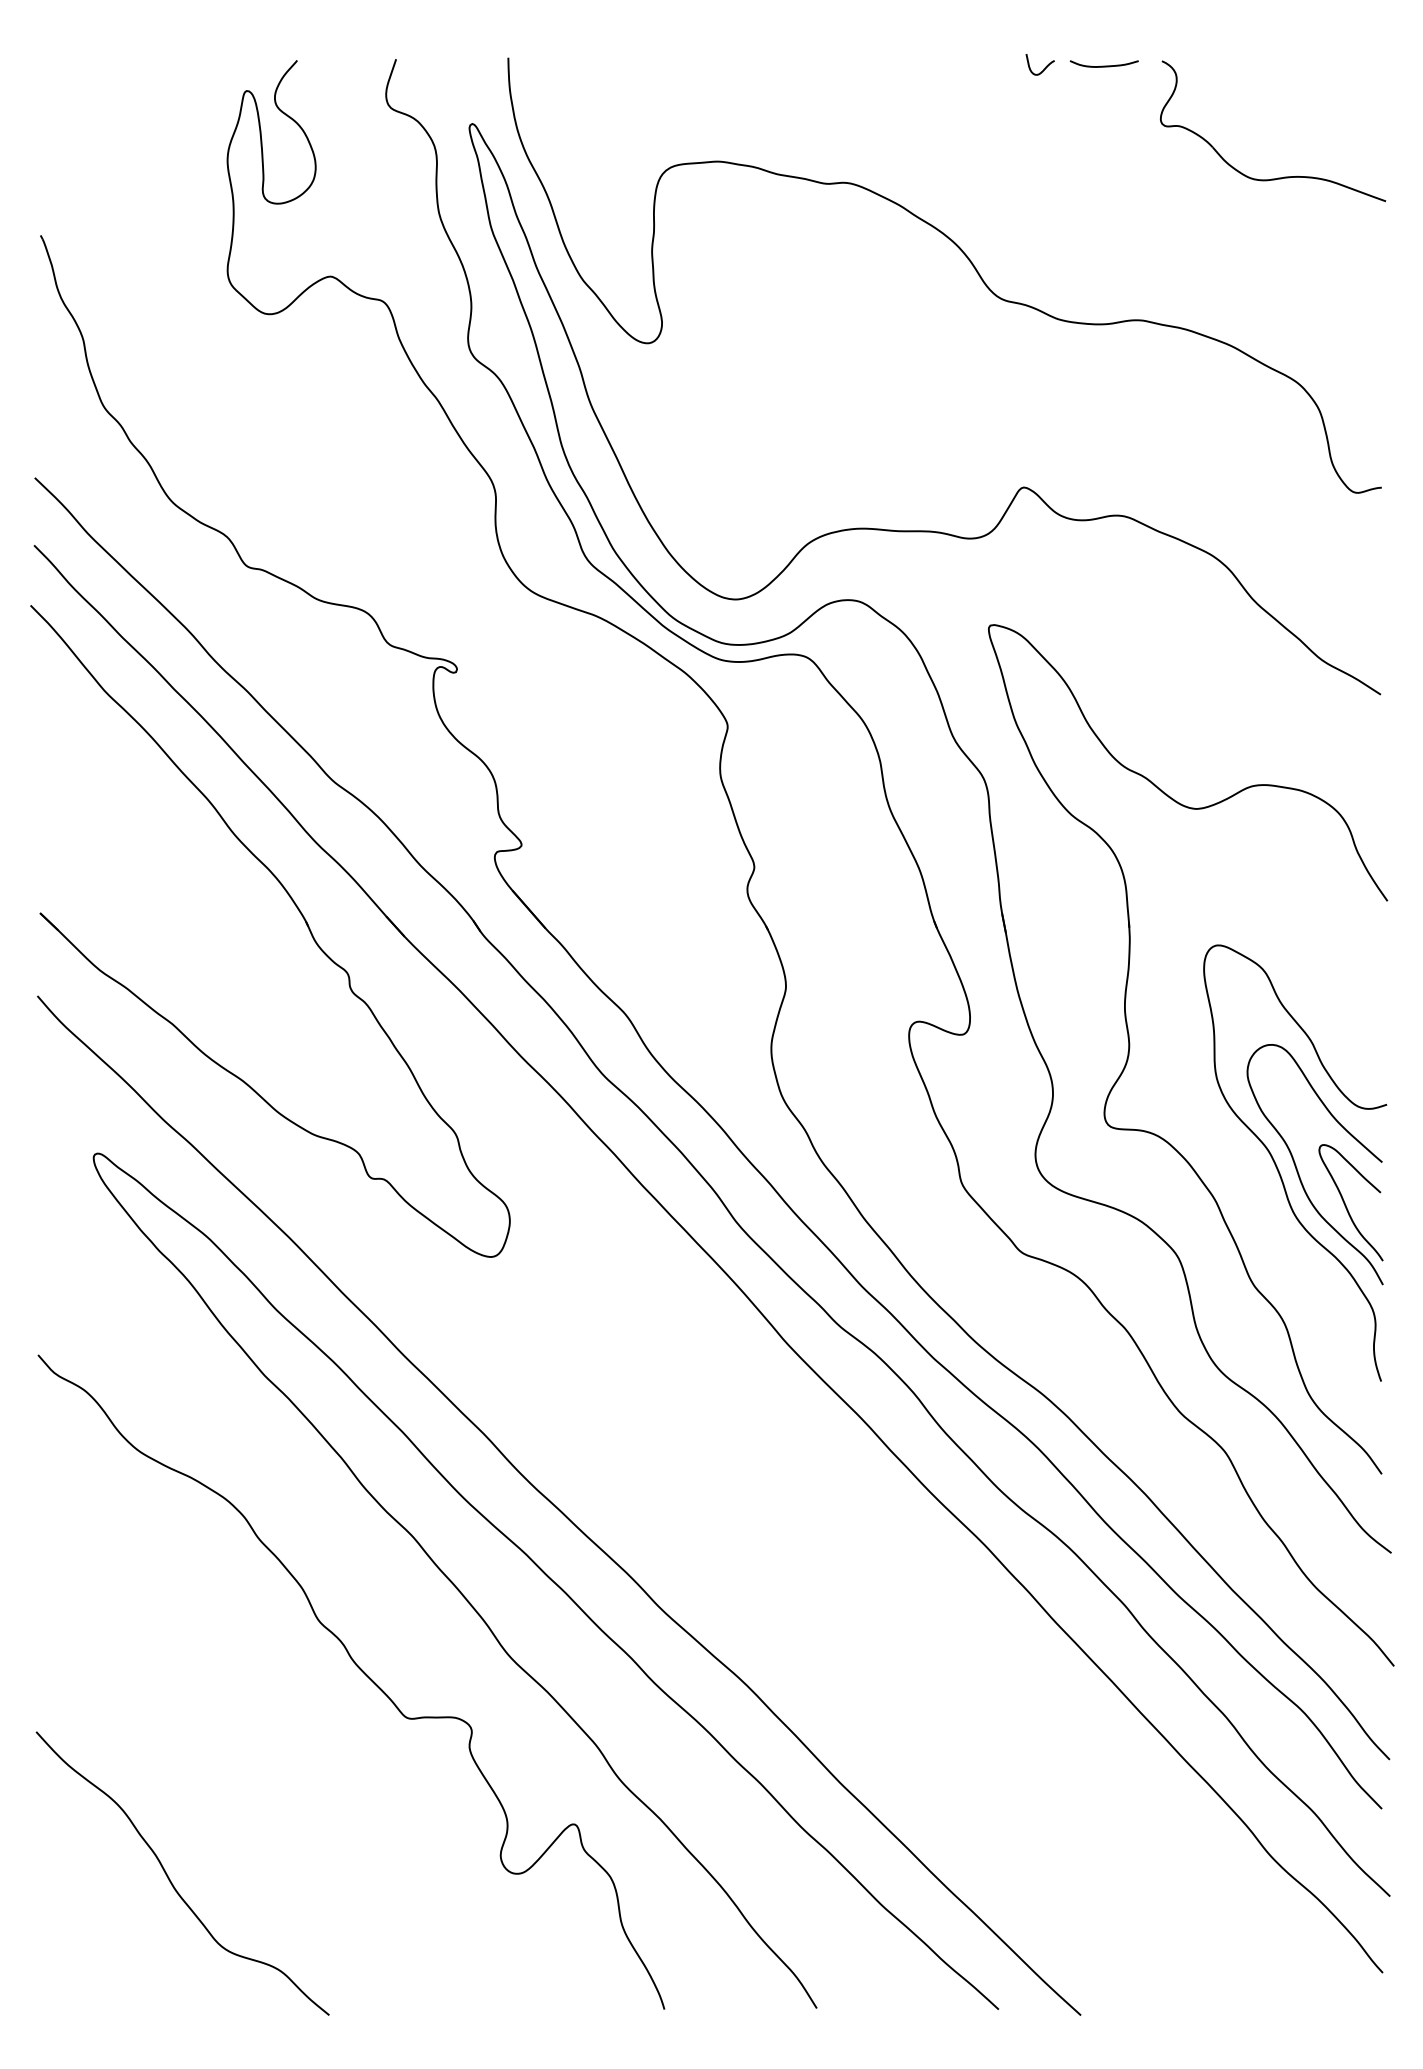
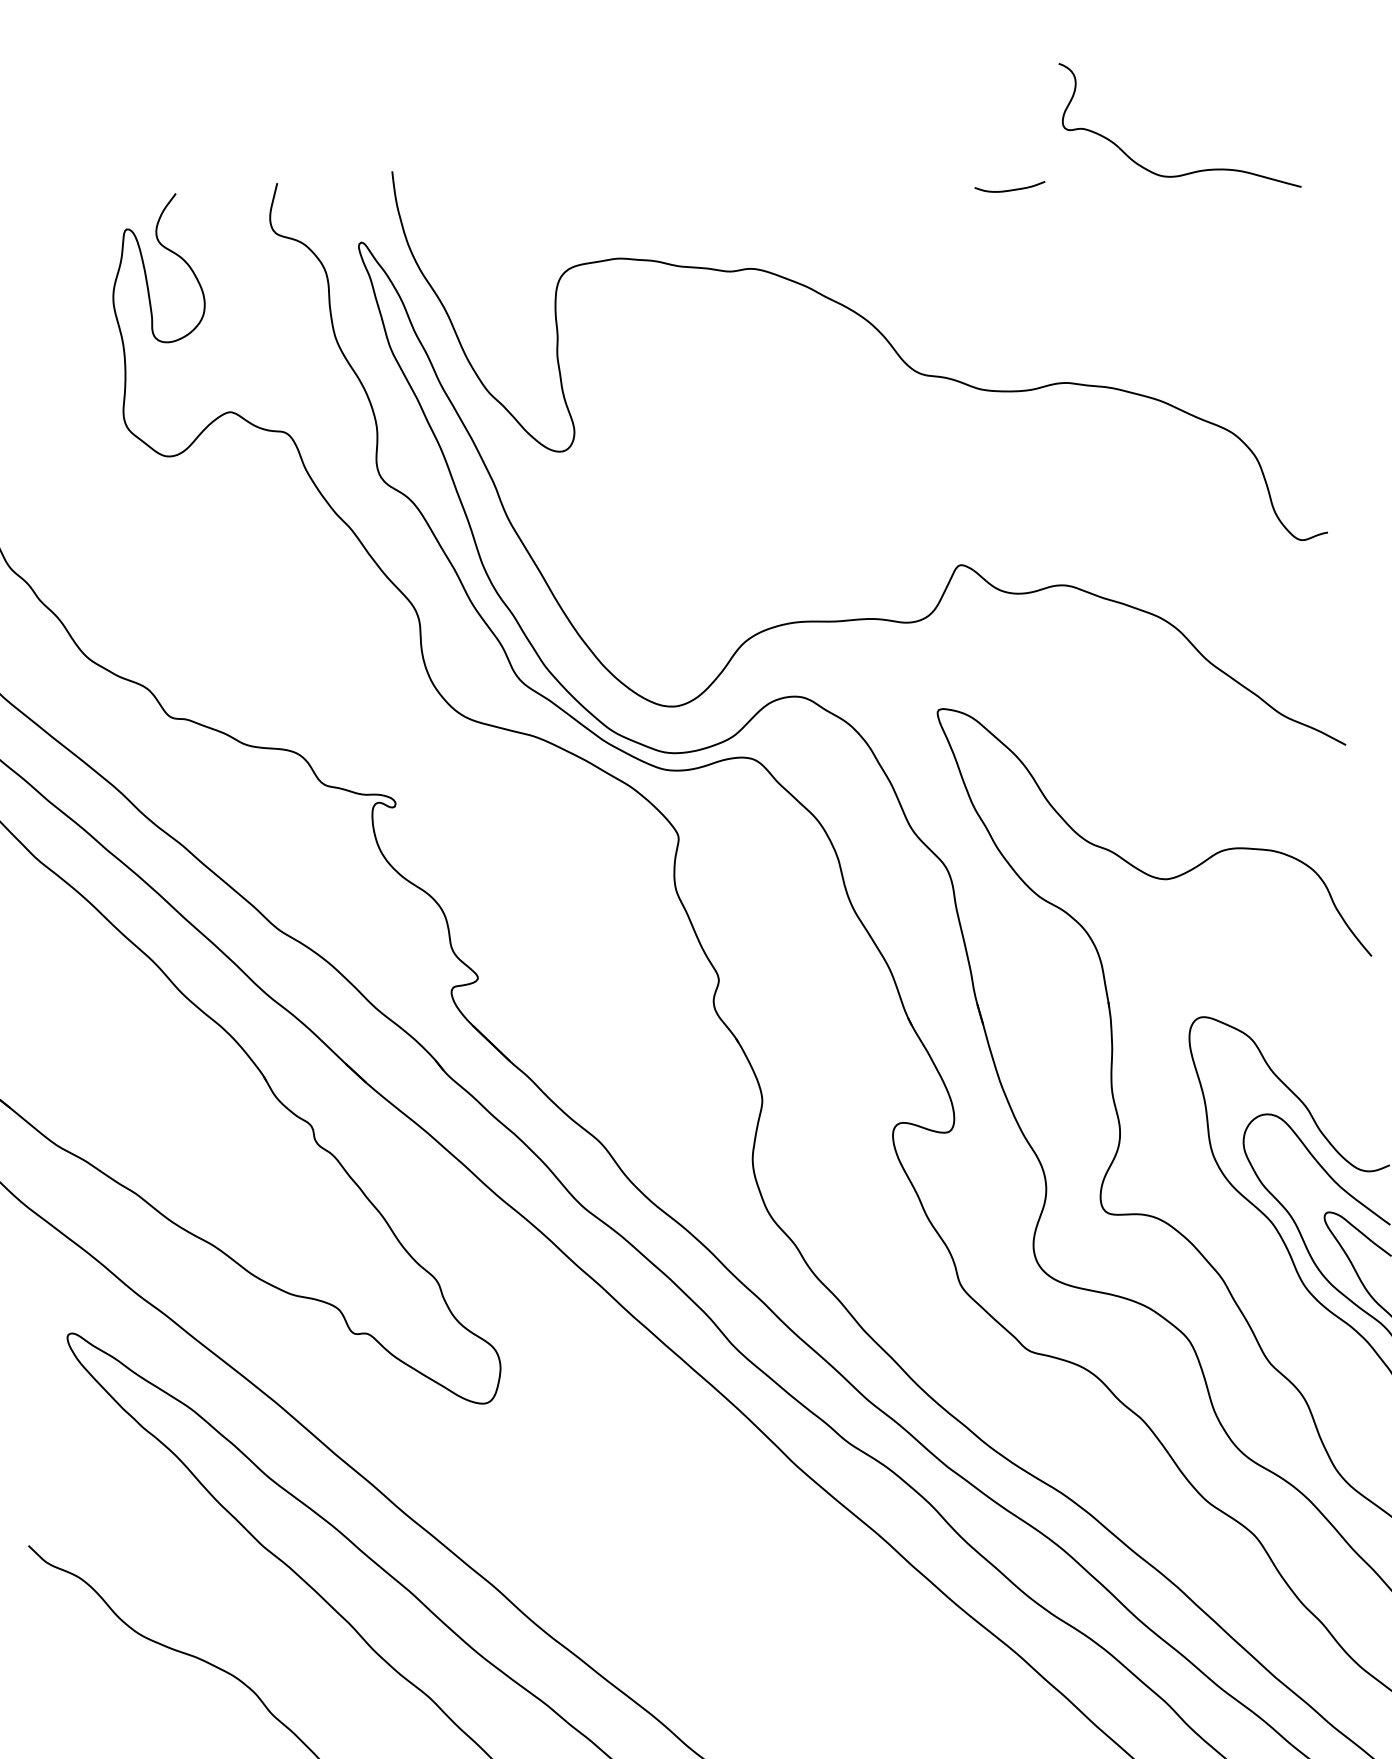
curve: (1103, 65) -> (1009, 189), moved
curve: (1045, 66) -> (944, 131), removed
part: (1278, 177) -> (1188, 172), moved

